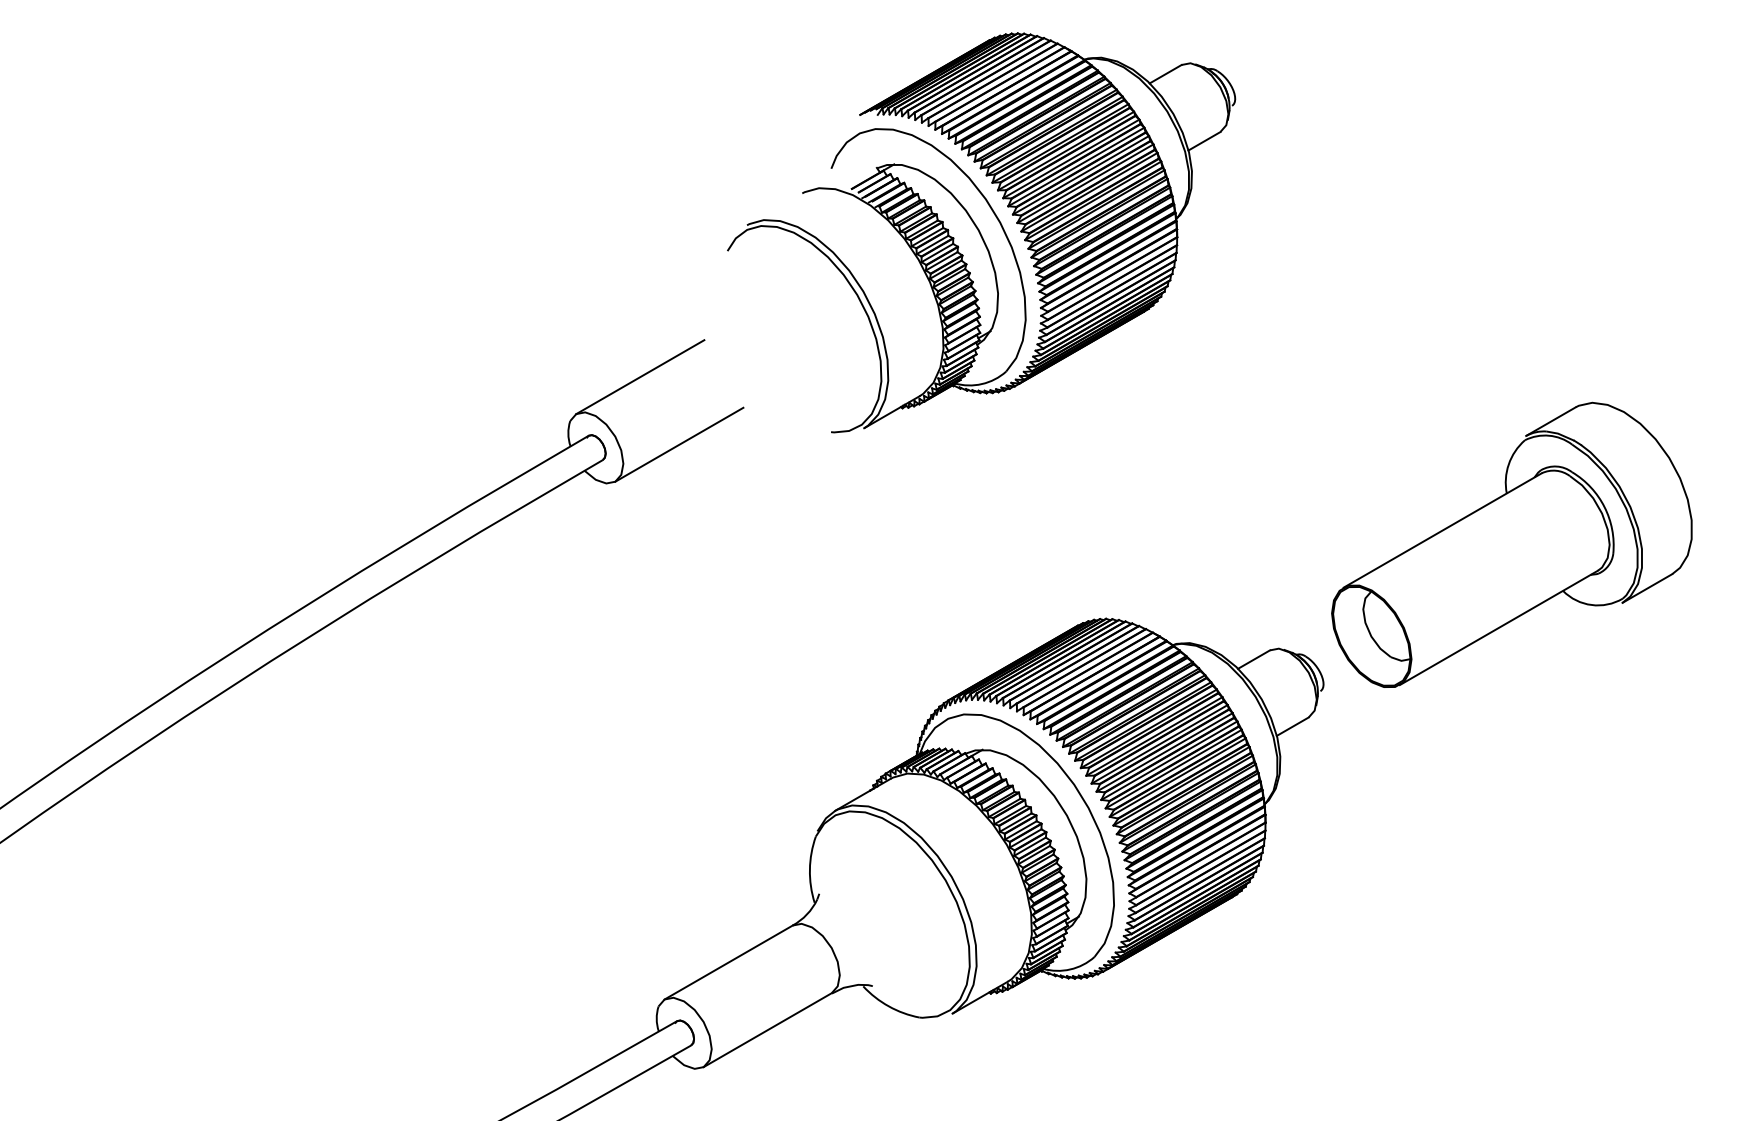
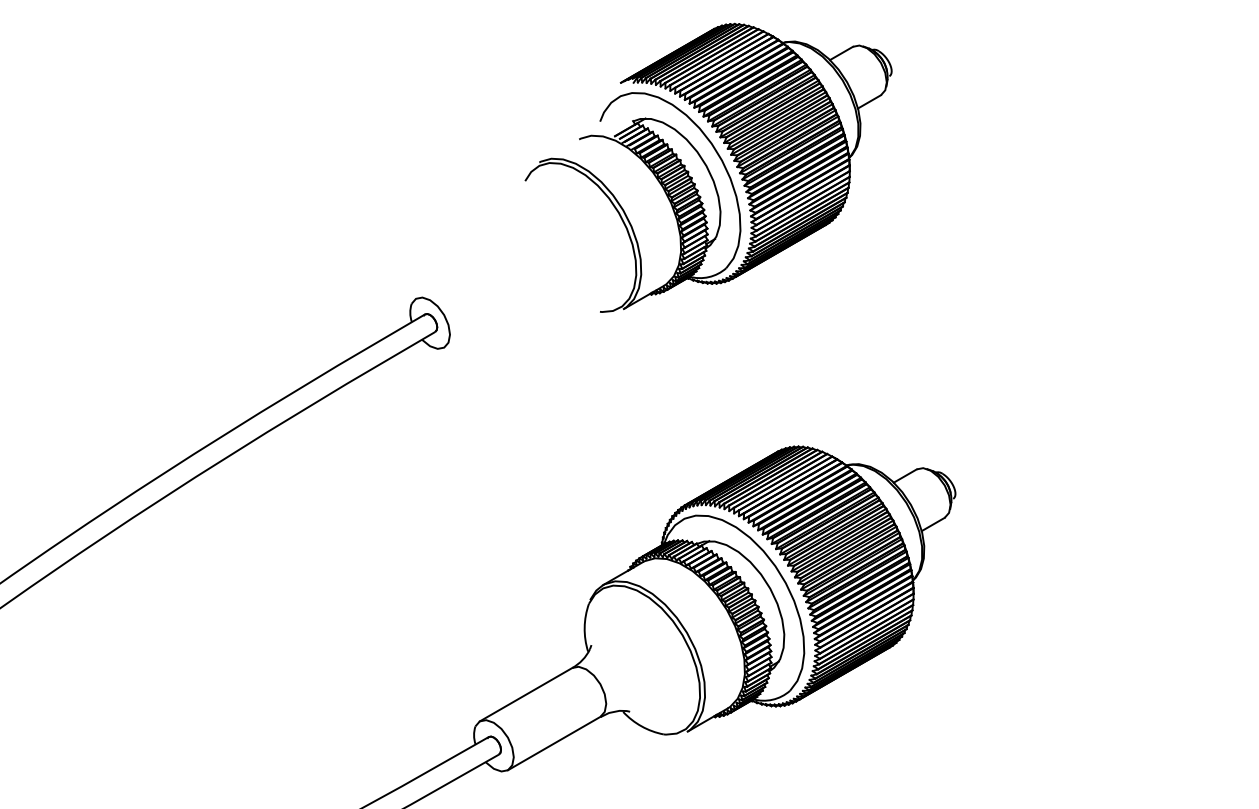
line: (640, 377) -> (462, 272), removed
line: (679, 444) -> (490, 320), removed
part: (1511, 544) -> (1091, 392), removed

